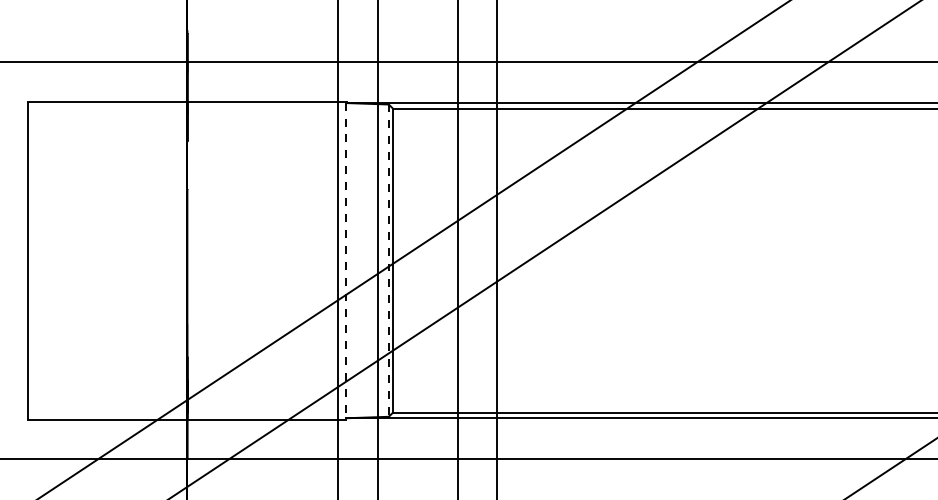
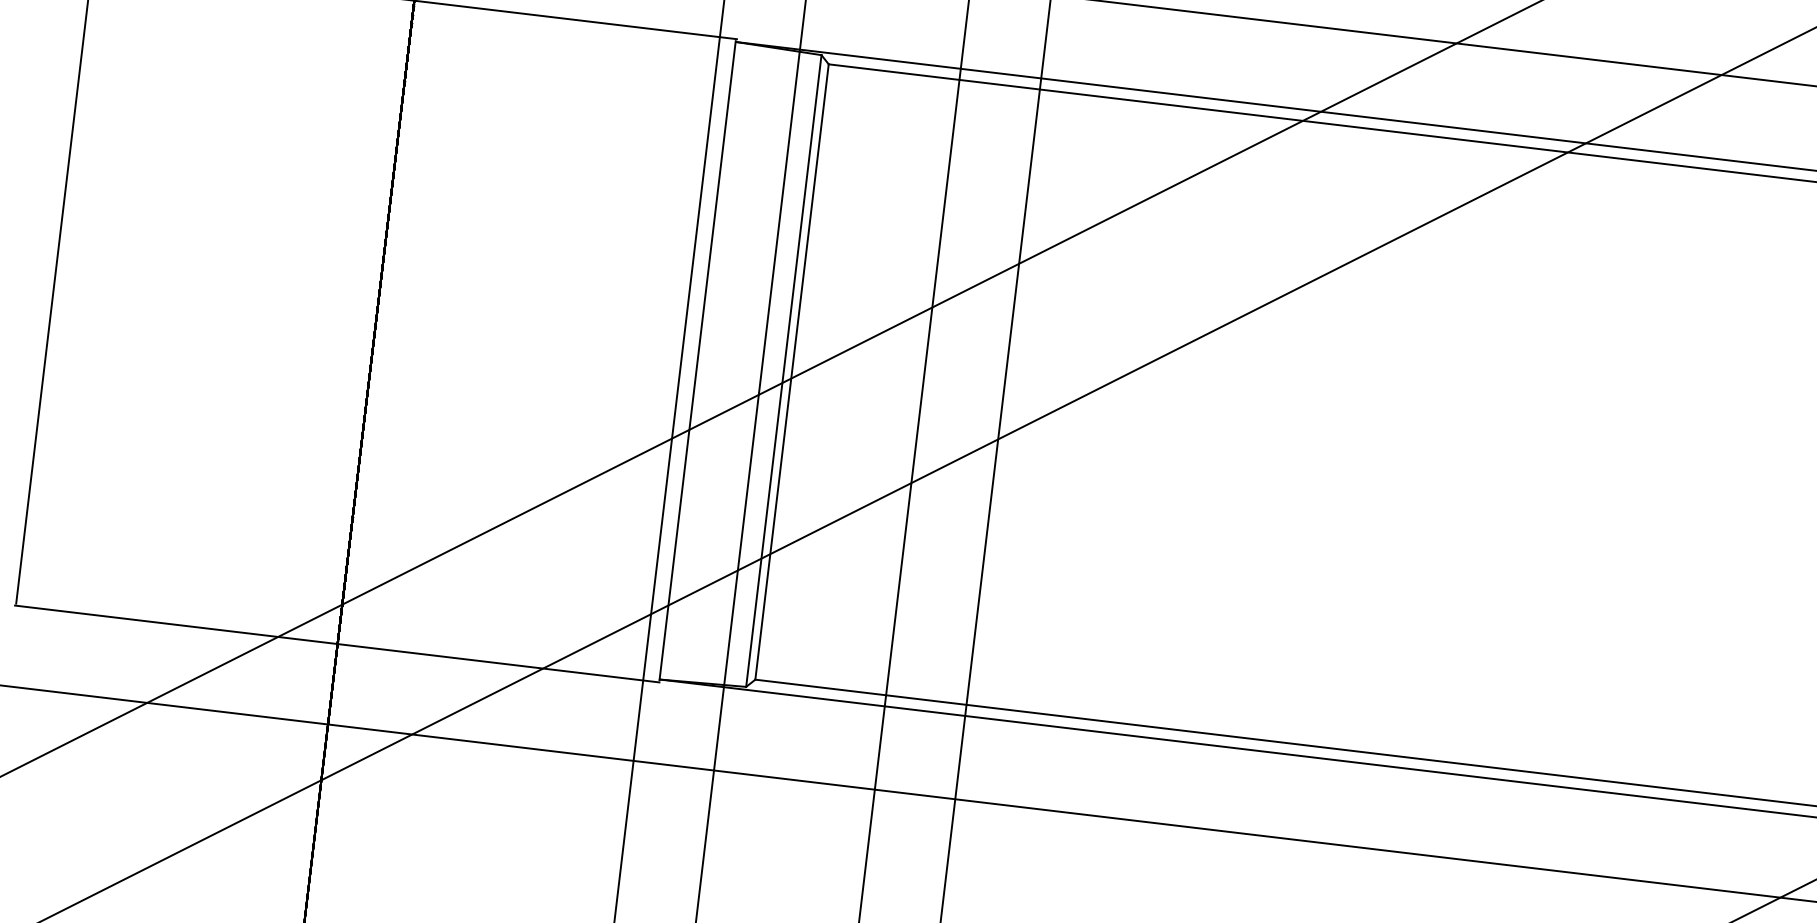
line: (346, 260) -> (698, 360), dashed -> solid
line: (388, 261) -> (782, 372), dashed -> solid

